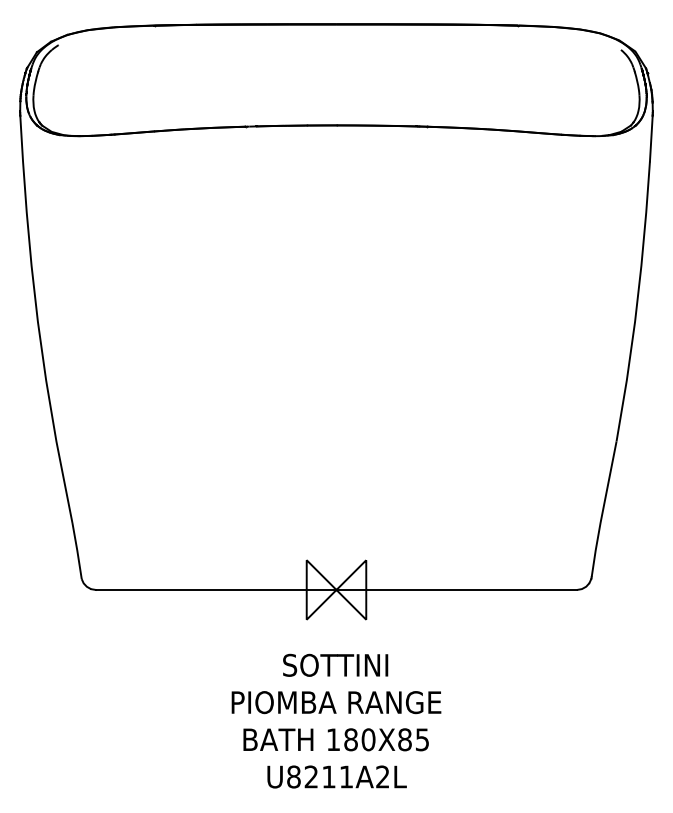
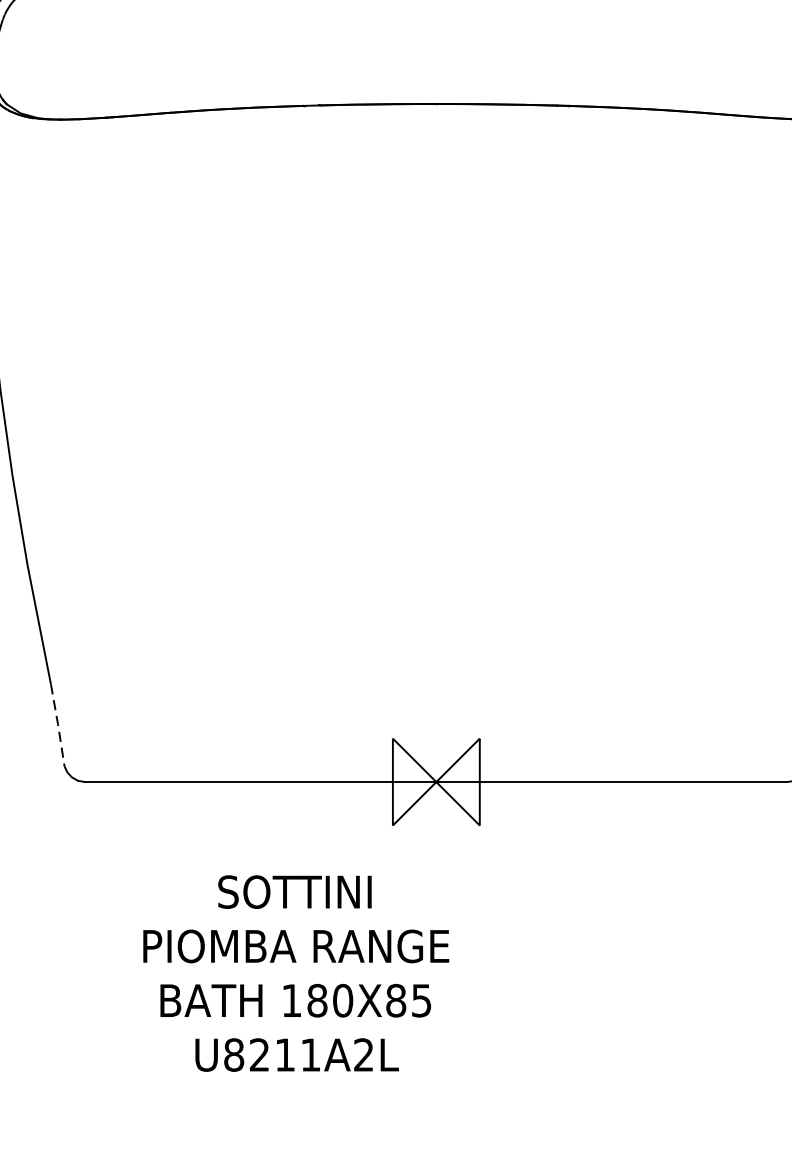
line: (77, 551) -> (58, 725), solid -> dashed
text: (336, 720) -> (296, 972), moved

